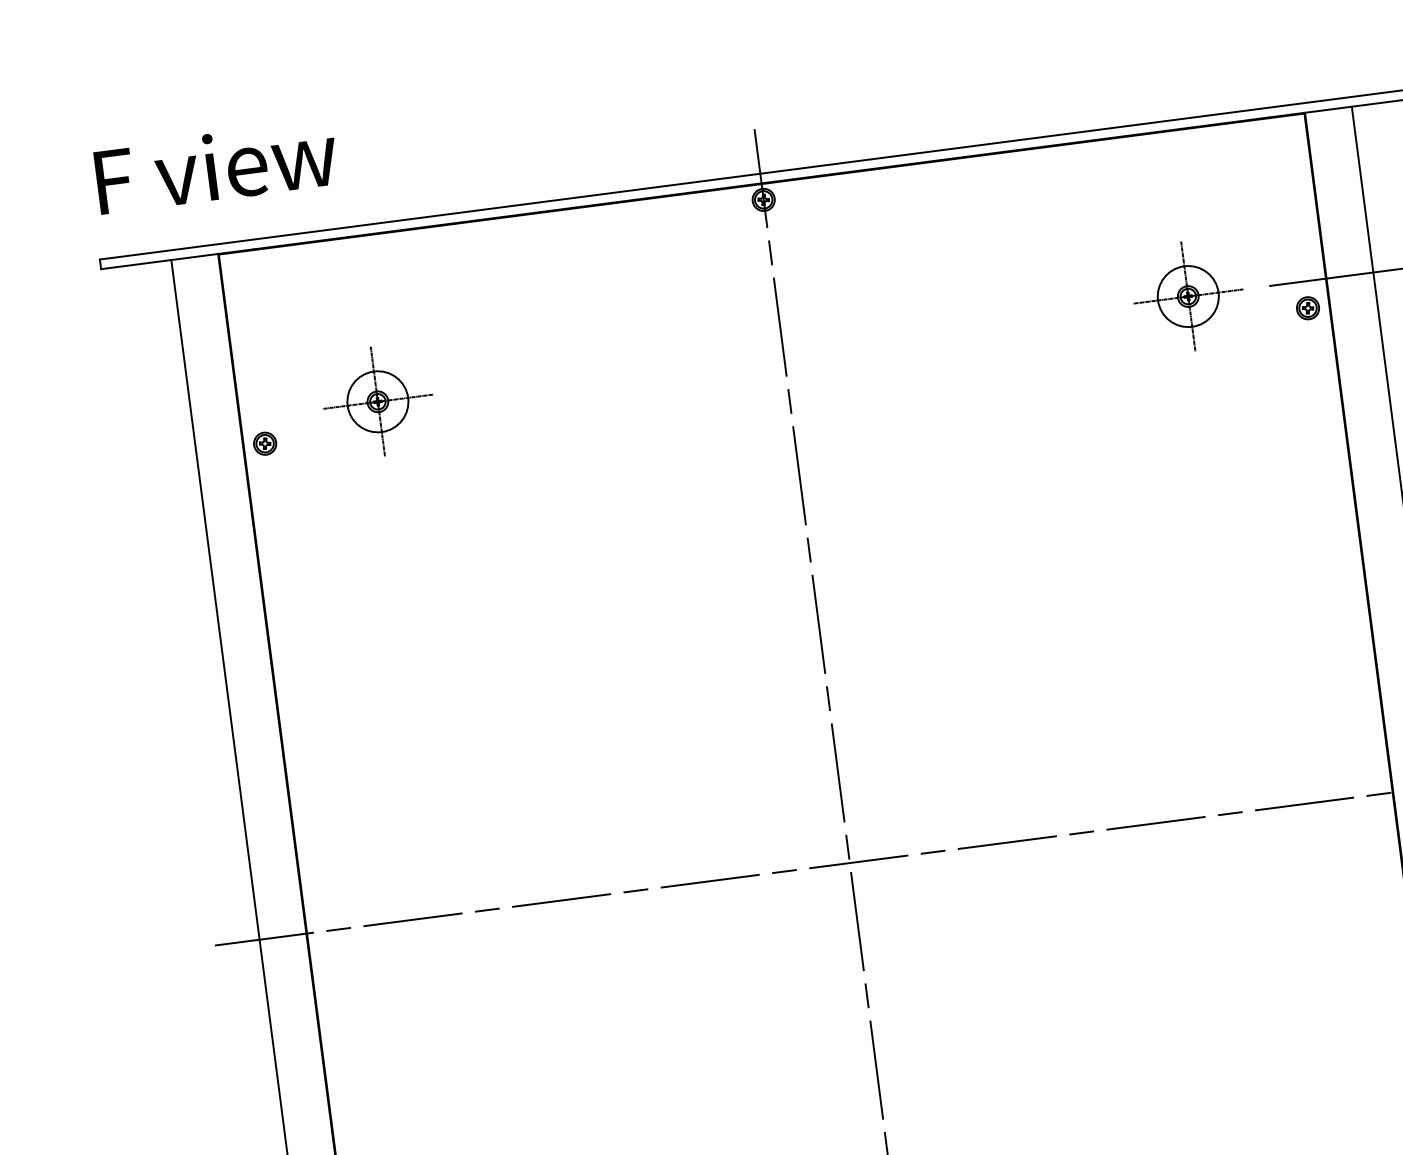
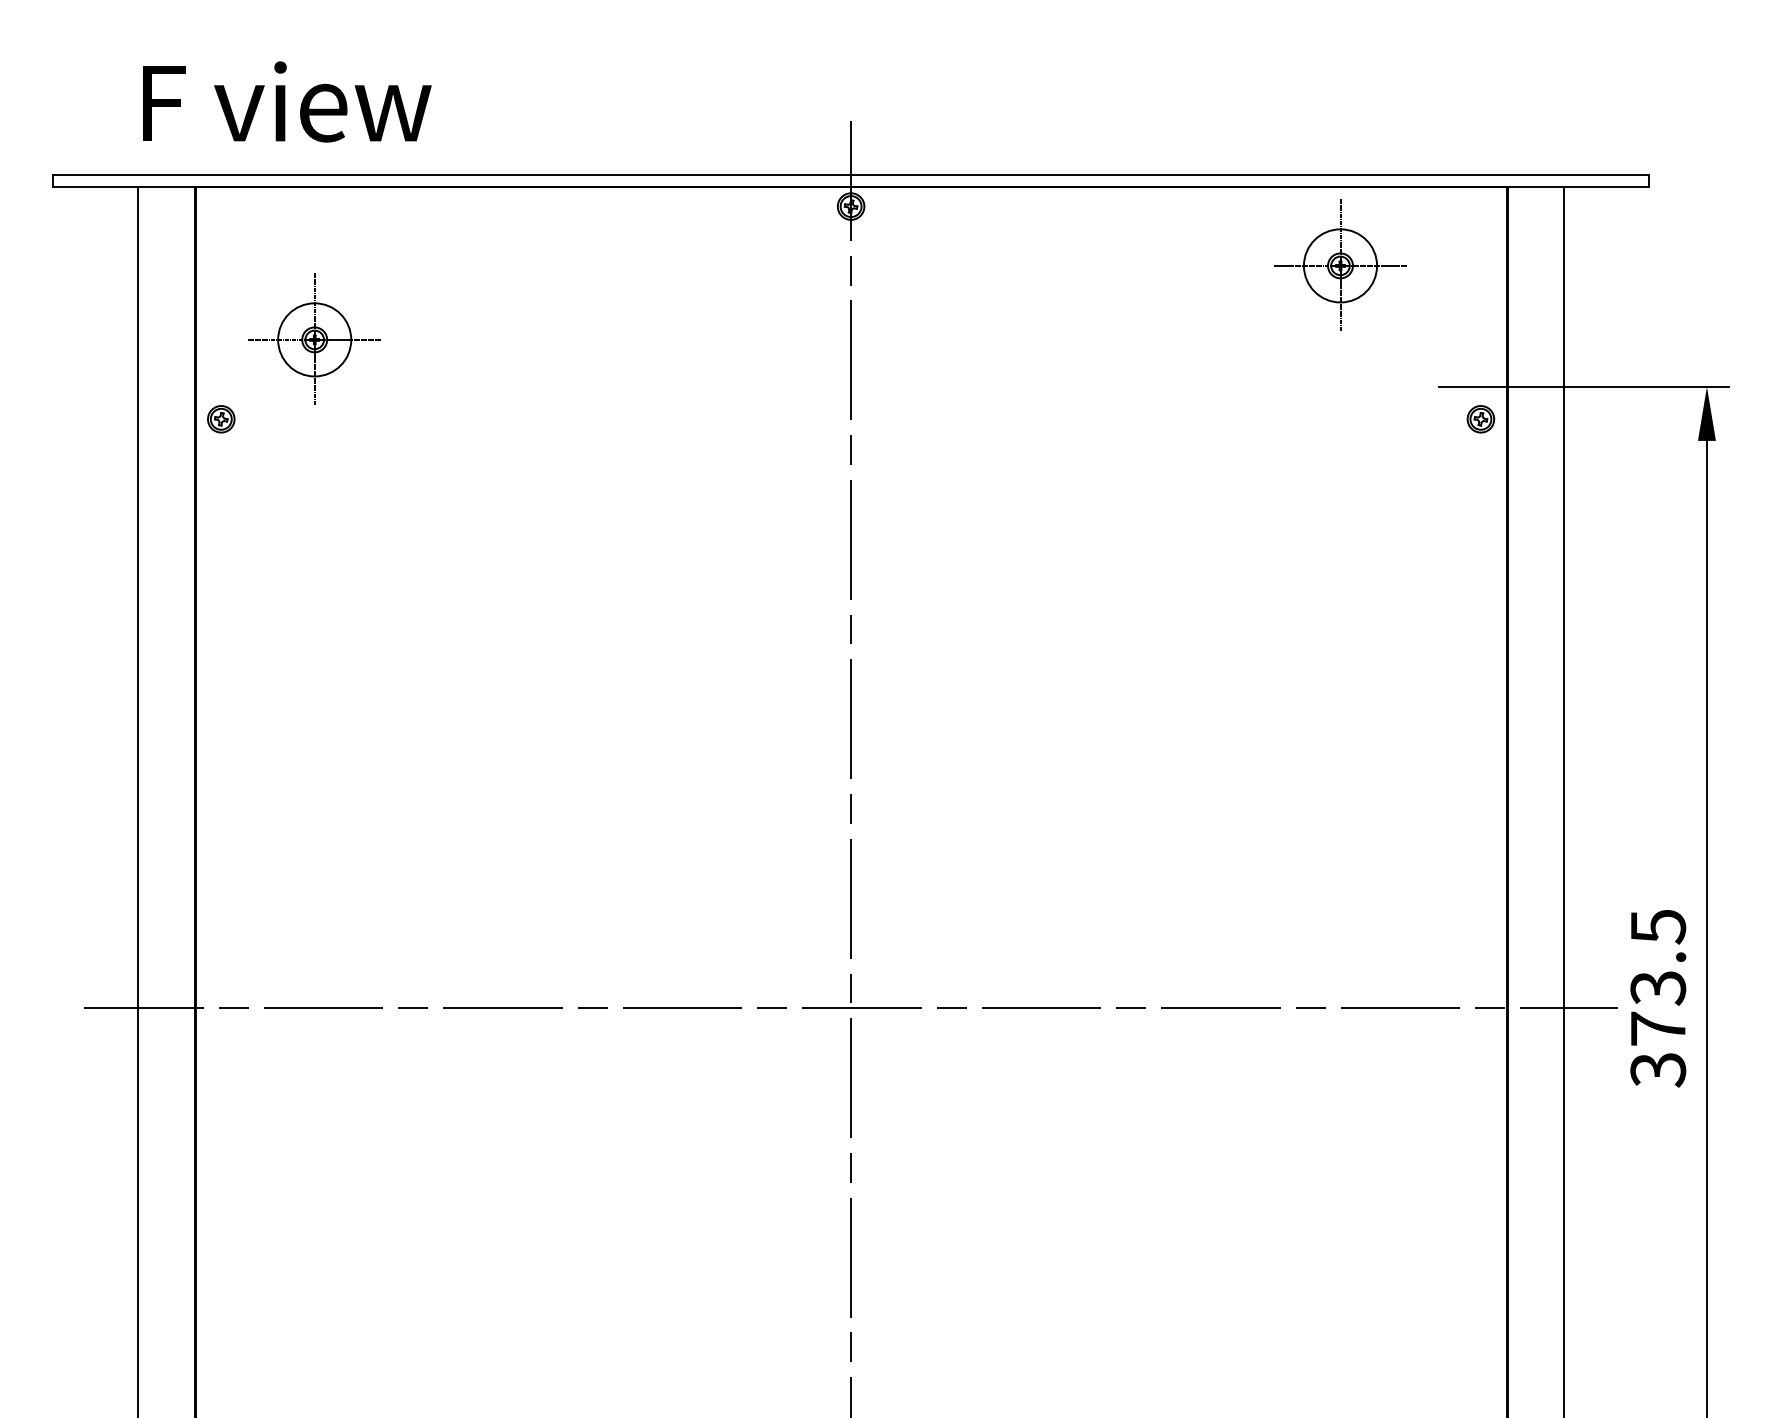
text: (216, 166) -> (287, 101), moved
part: (1188, 295) -> (1340, 264), moved
part: (377, 400) -> (314, 338), moved

